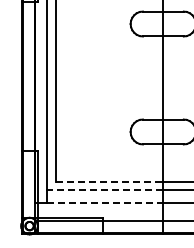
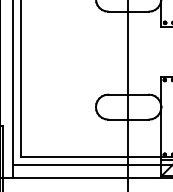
line: (109, 181) -> (74, 156), dashed -> solid
line: (105, 190) -> (70, 165), dashed -> solid
line: (105, 202) -> (70, 177), dashed -> solid

